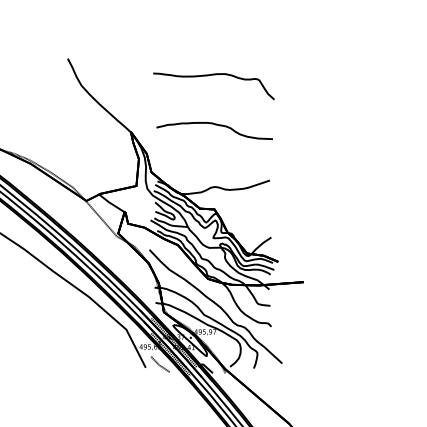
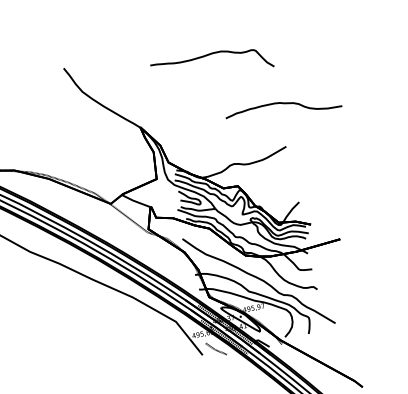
curve: (215, 125) -> (283, 104), moved

